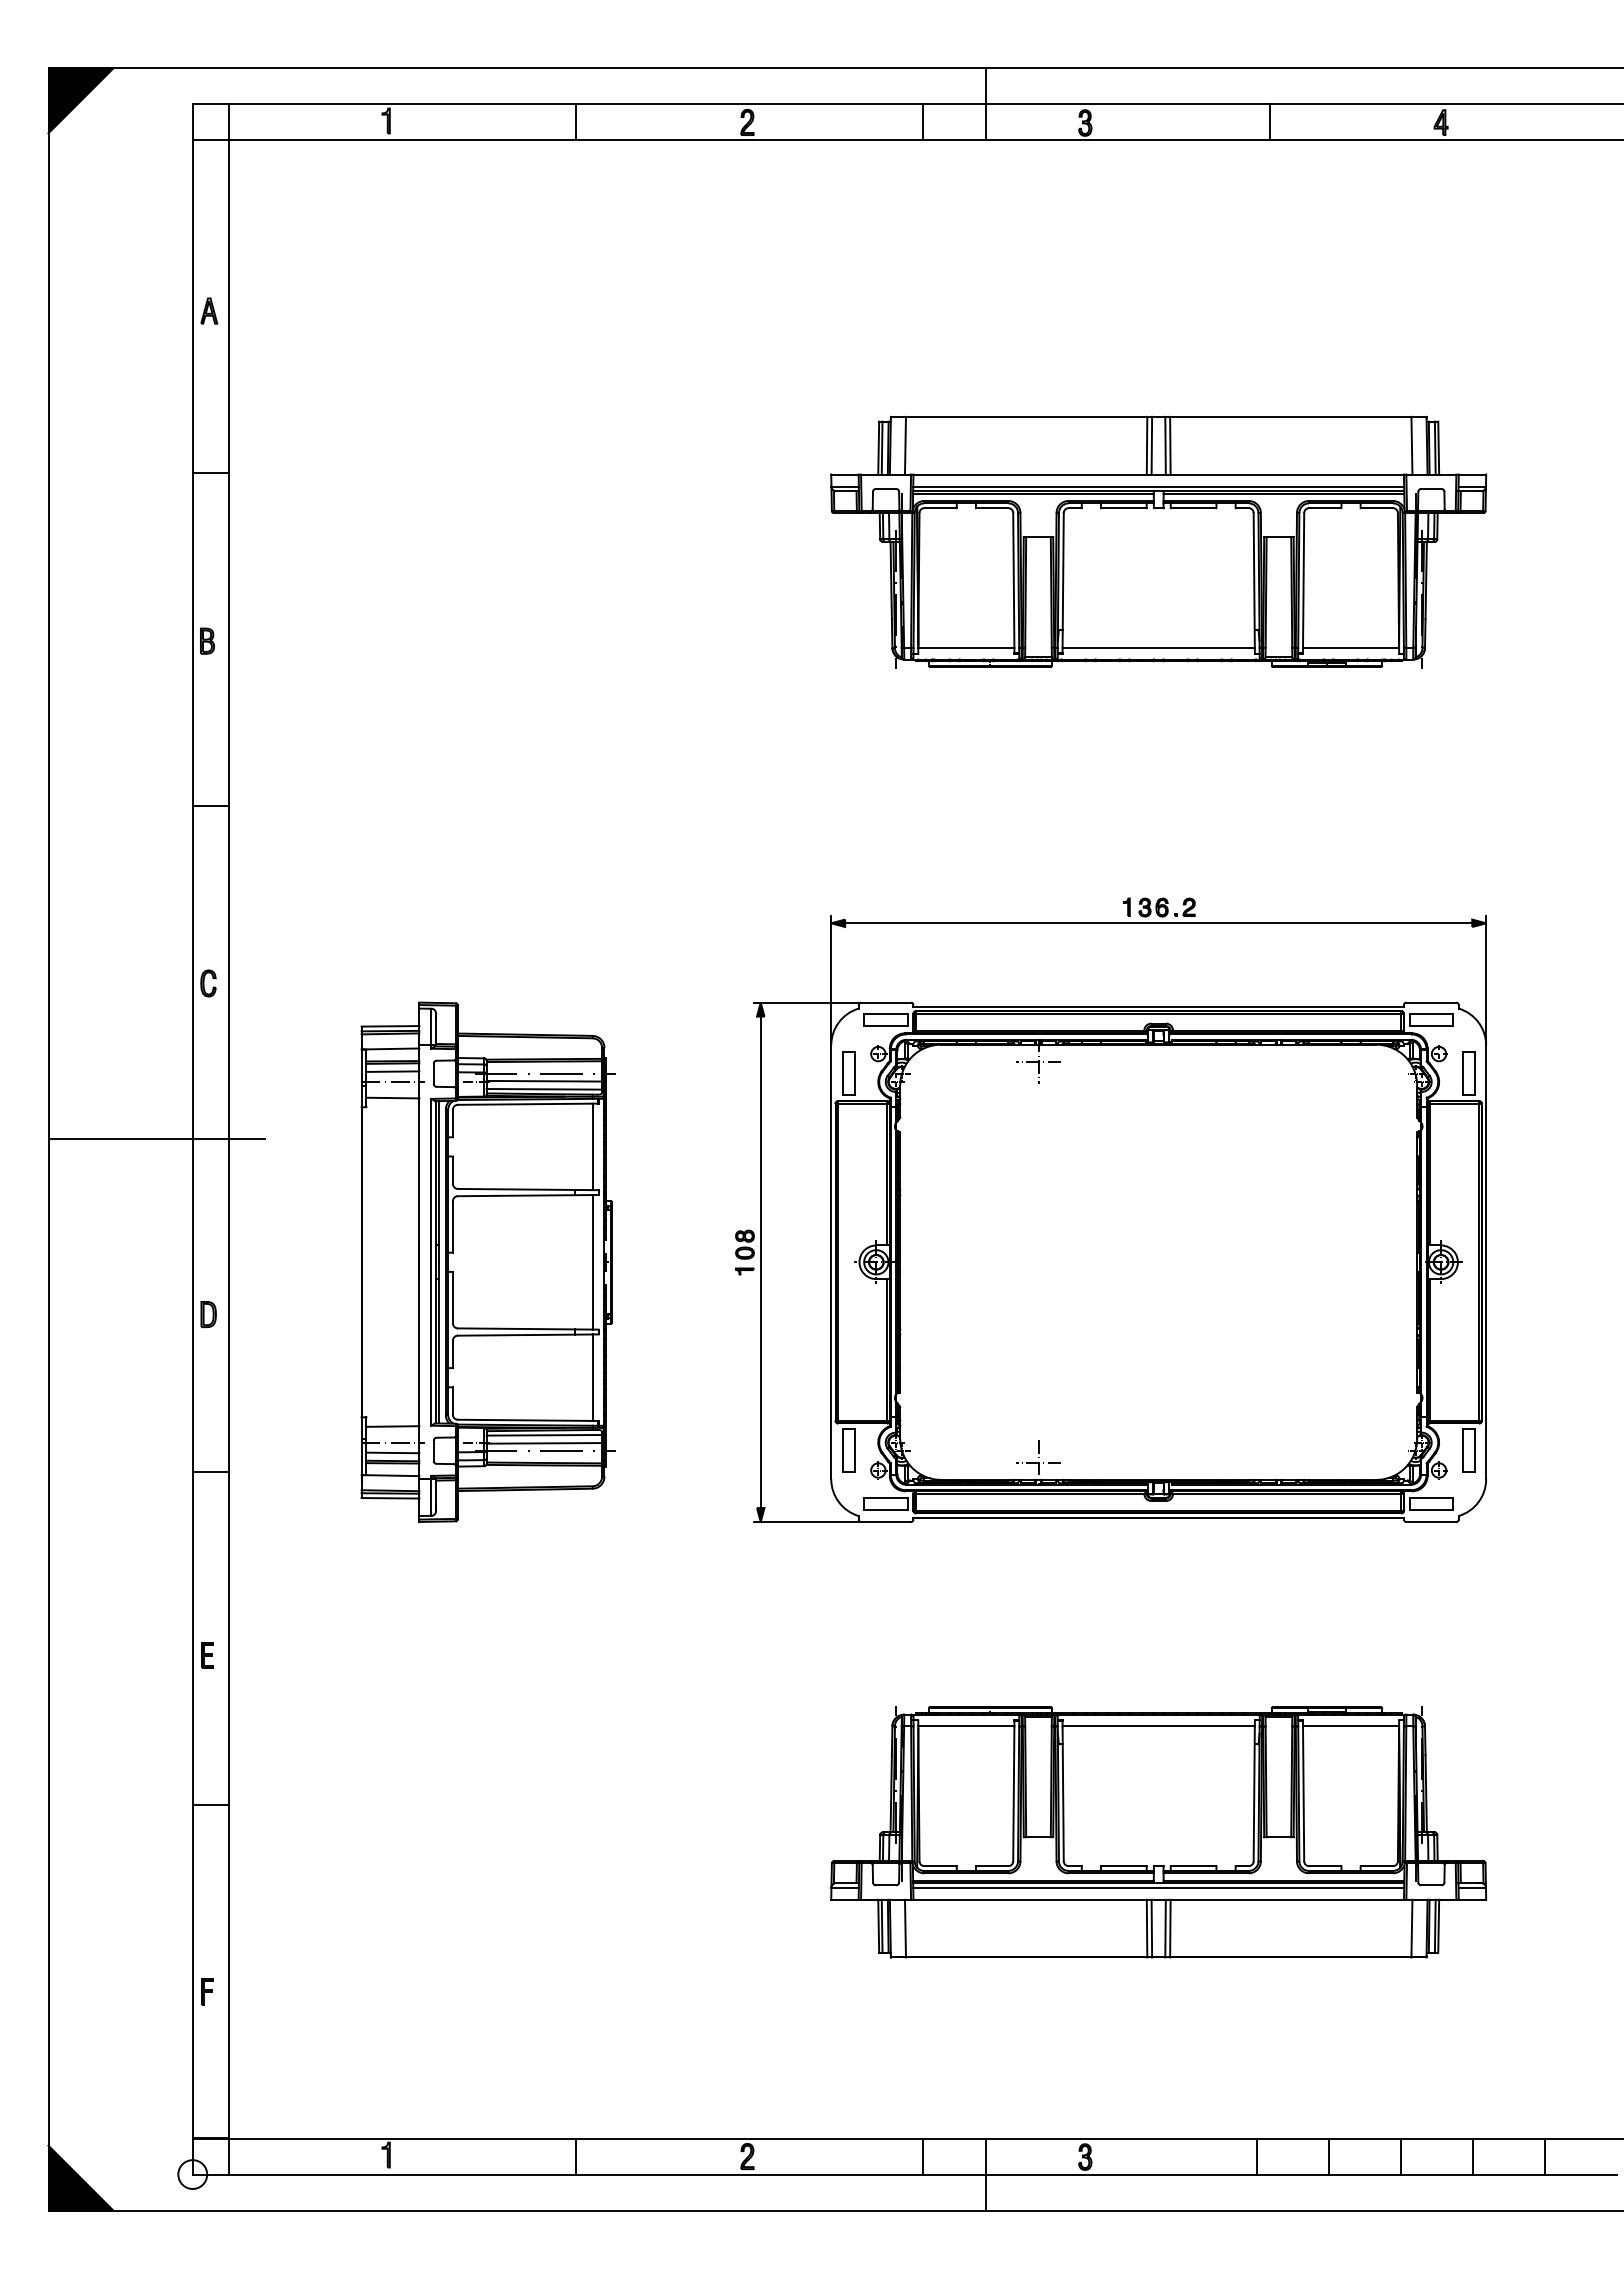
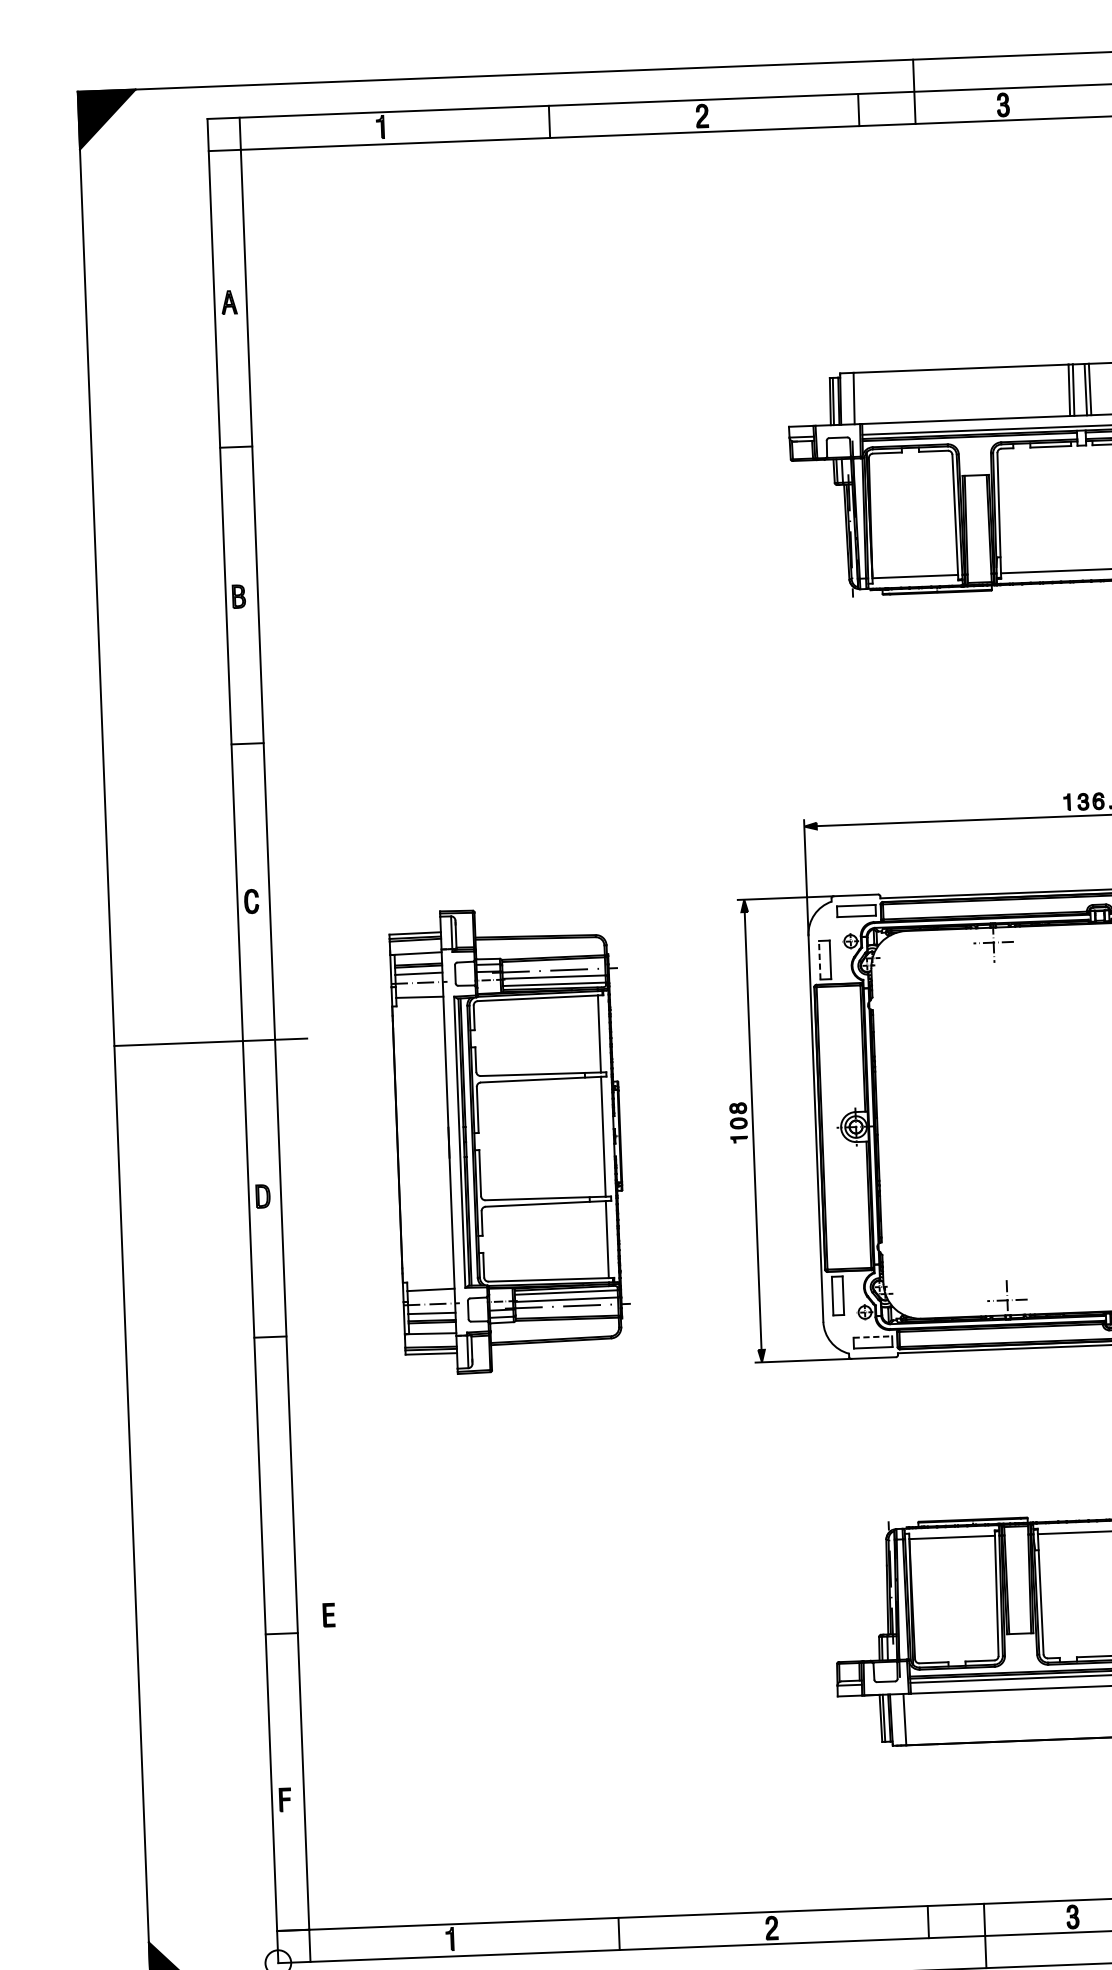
line: (842, 1073) -> (819, 960), solid -> dashed
line: (886, 1498) -> (873, 1337), solid -> dashed
part: (207, 1655) -> (328, 1614), moved

